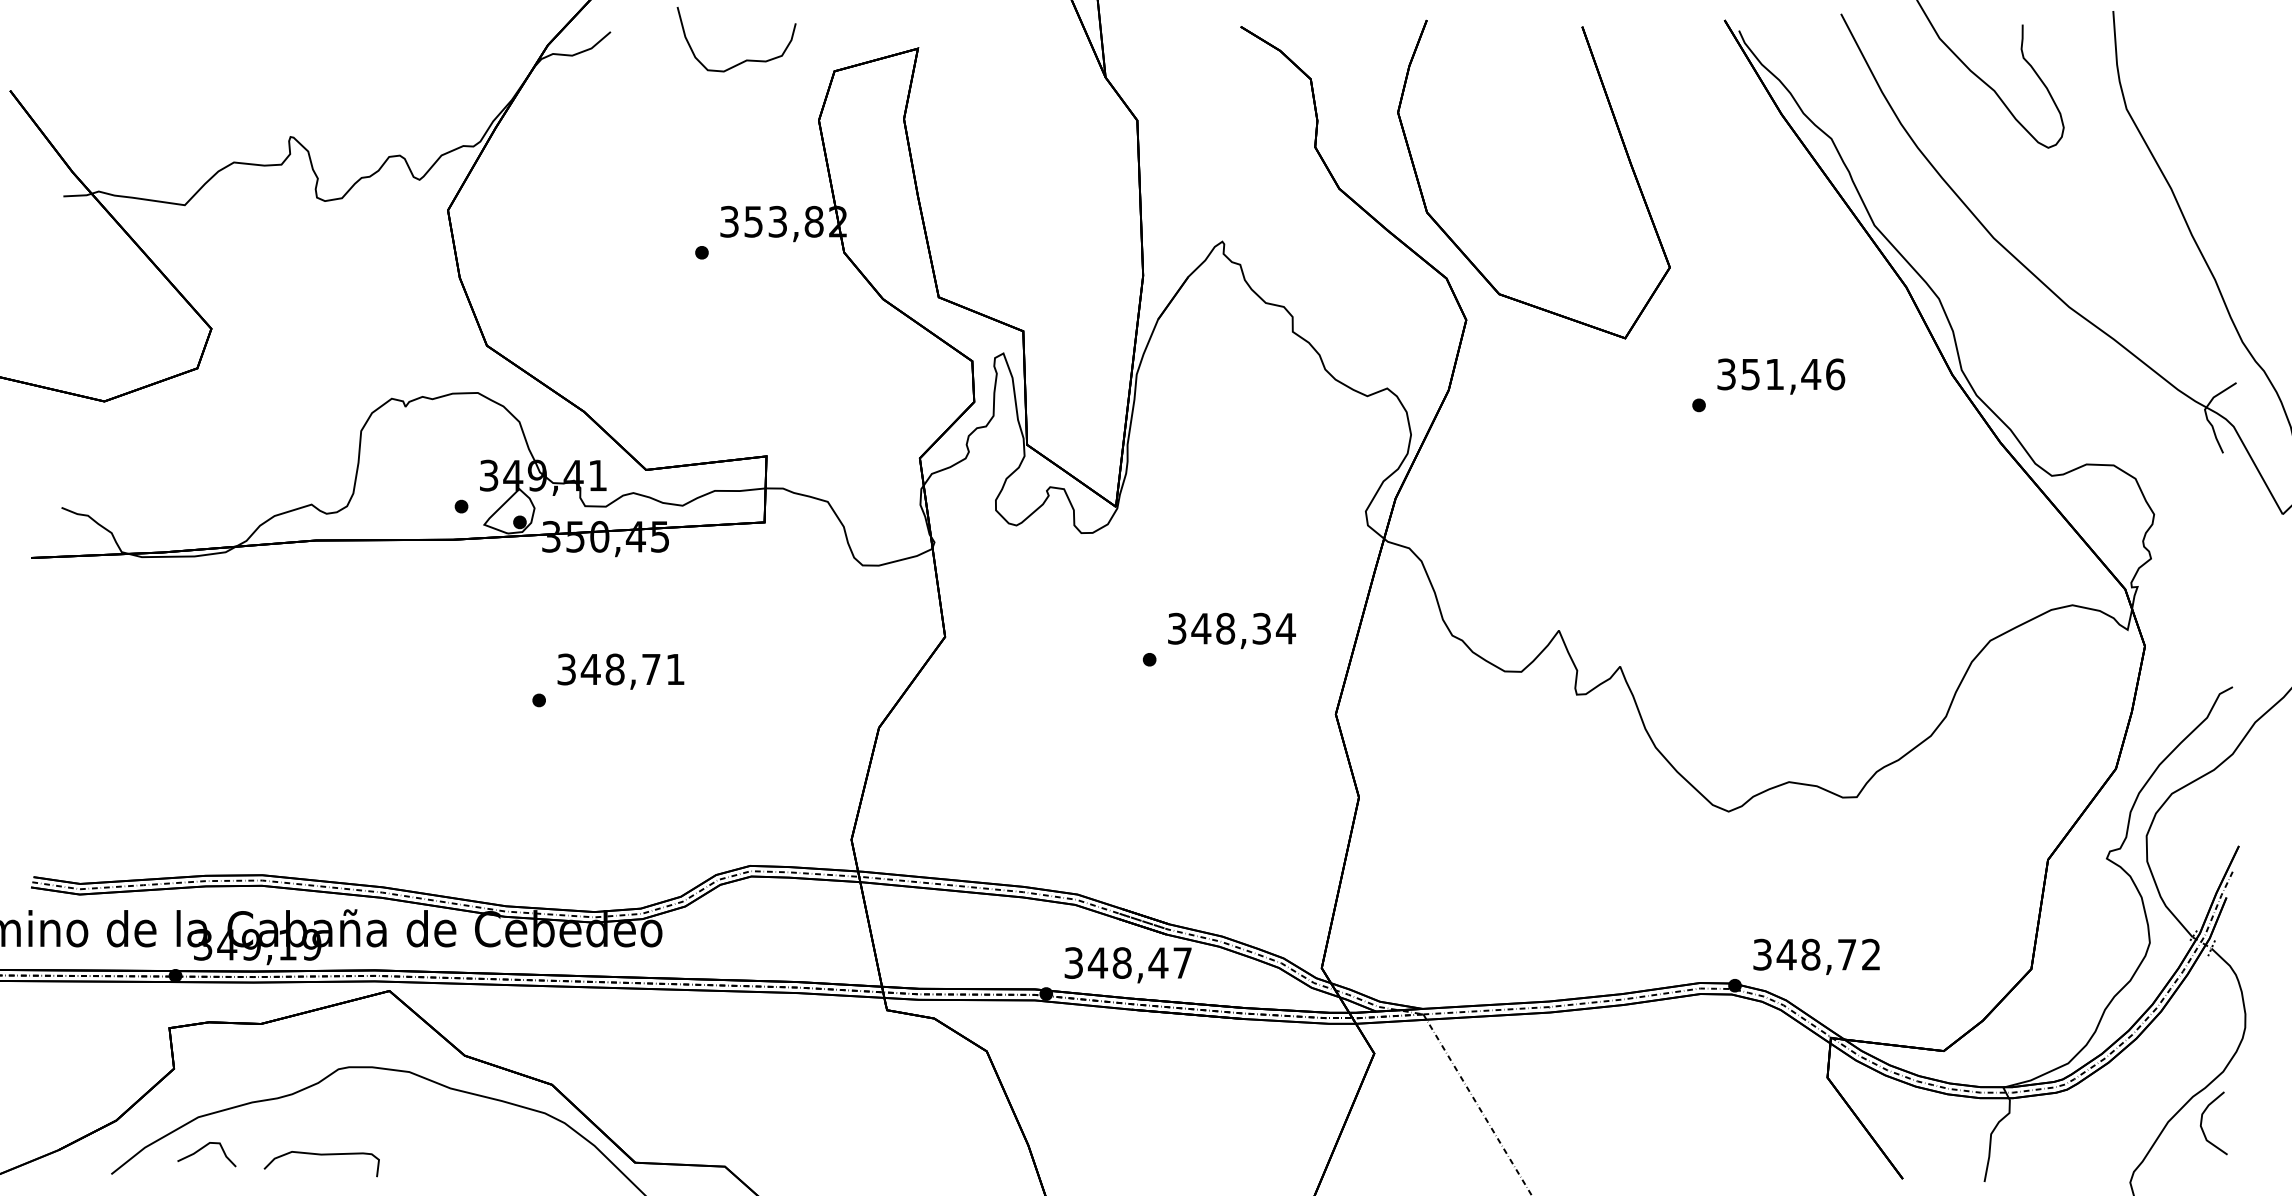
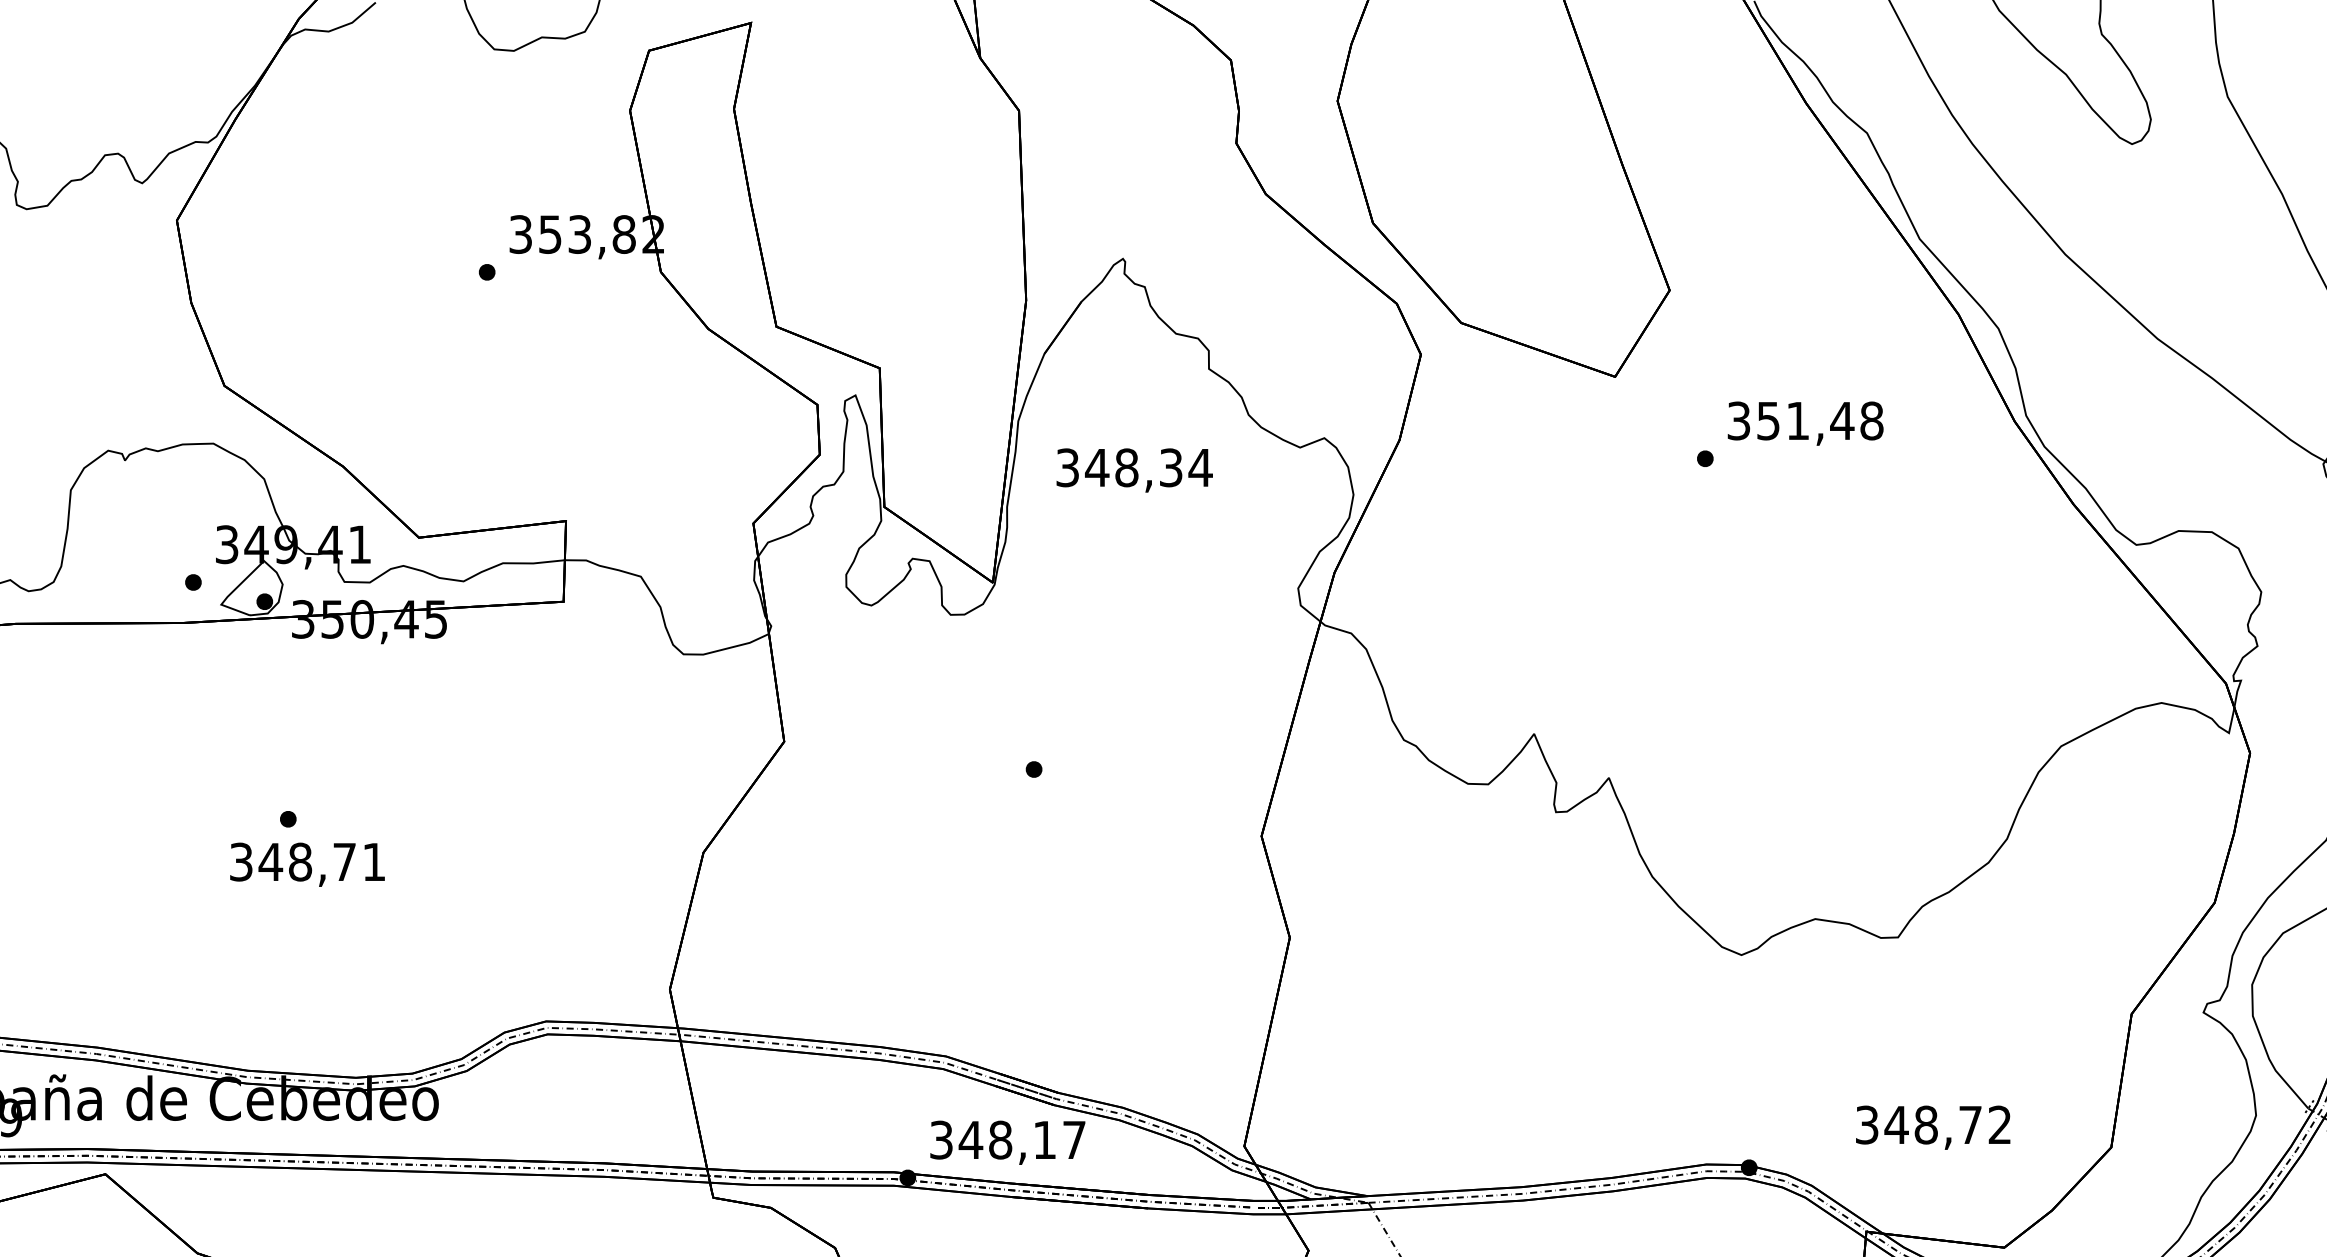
text: (1835, 374) -> (1872, 421), 351,46 -> 351,48
text: (1231, 630) -> (1134, 469), moved
text: (620, 671) -> (307, 864), moved
text: (1816, 956) -> (1933, 1127), moved
text: (1158, 962) -> (1044, 1139), 348,47 -> 348,17

